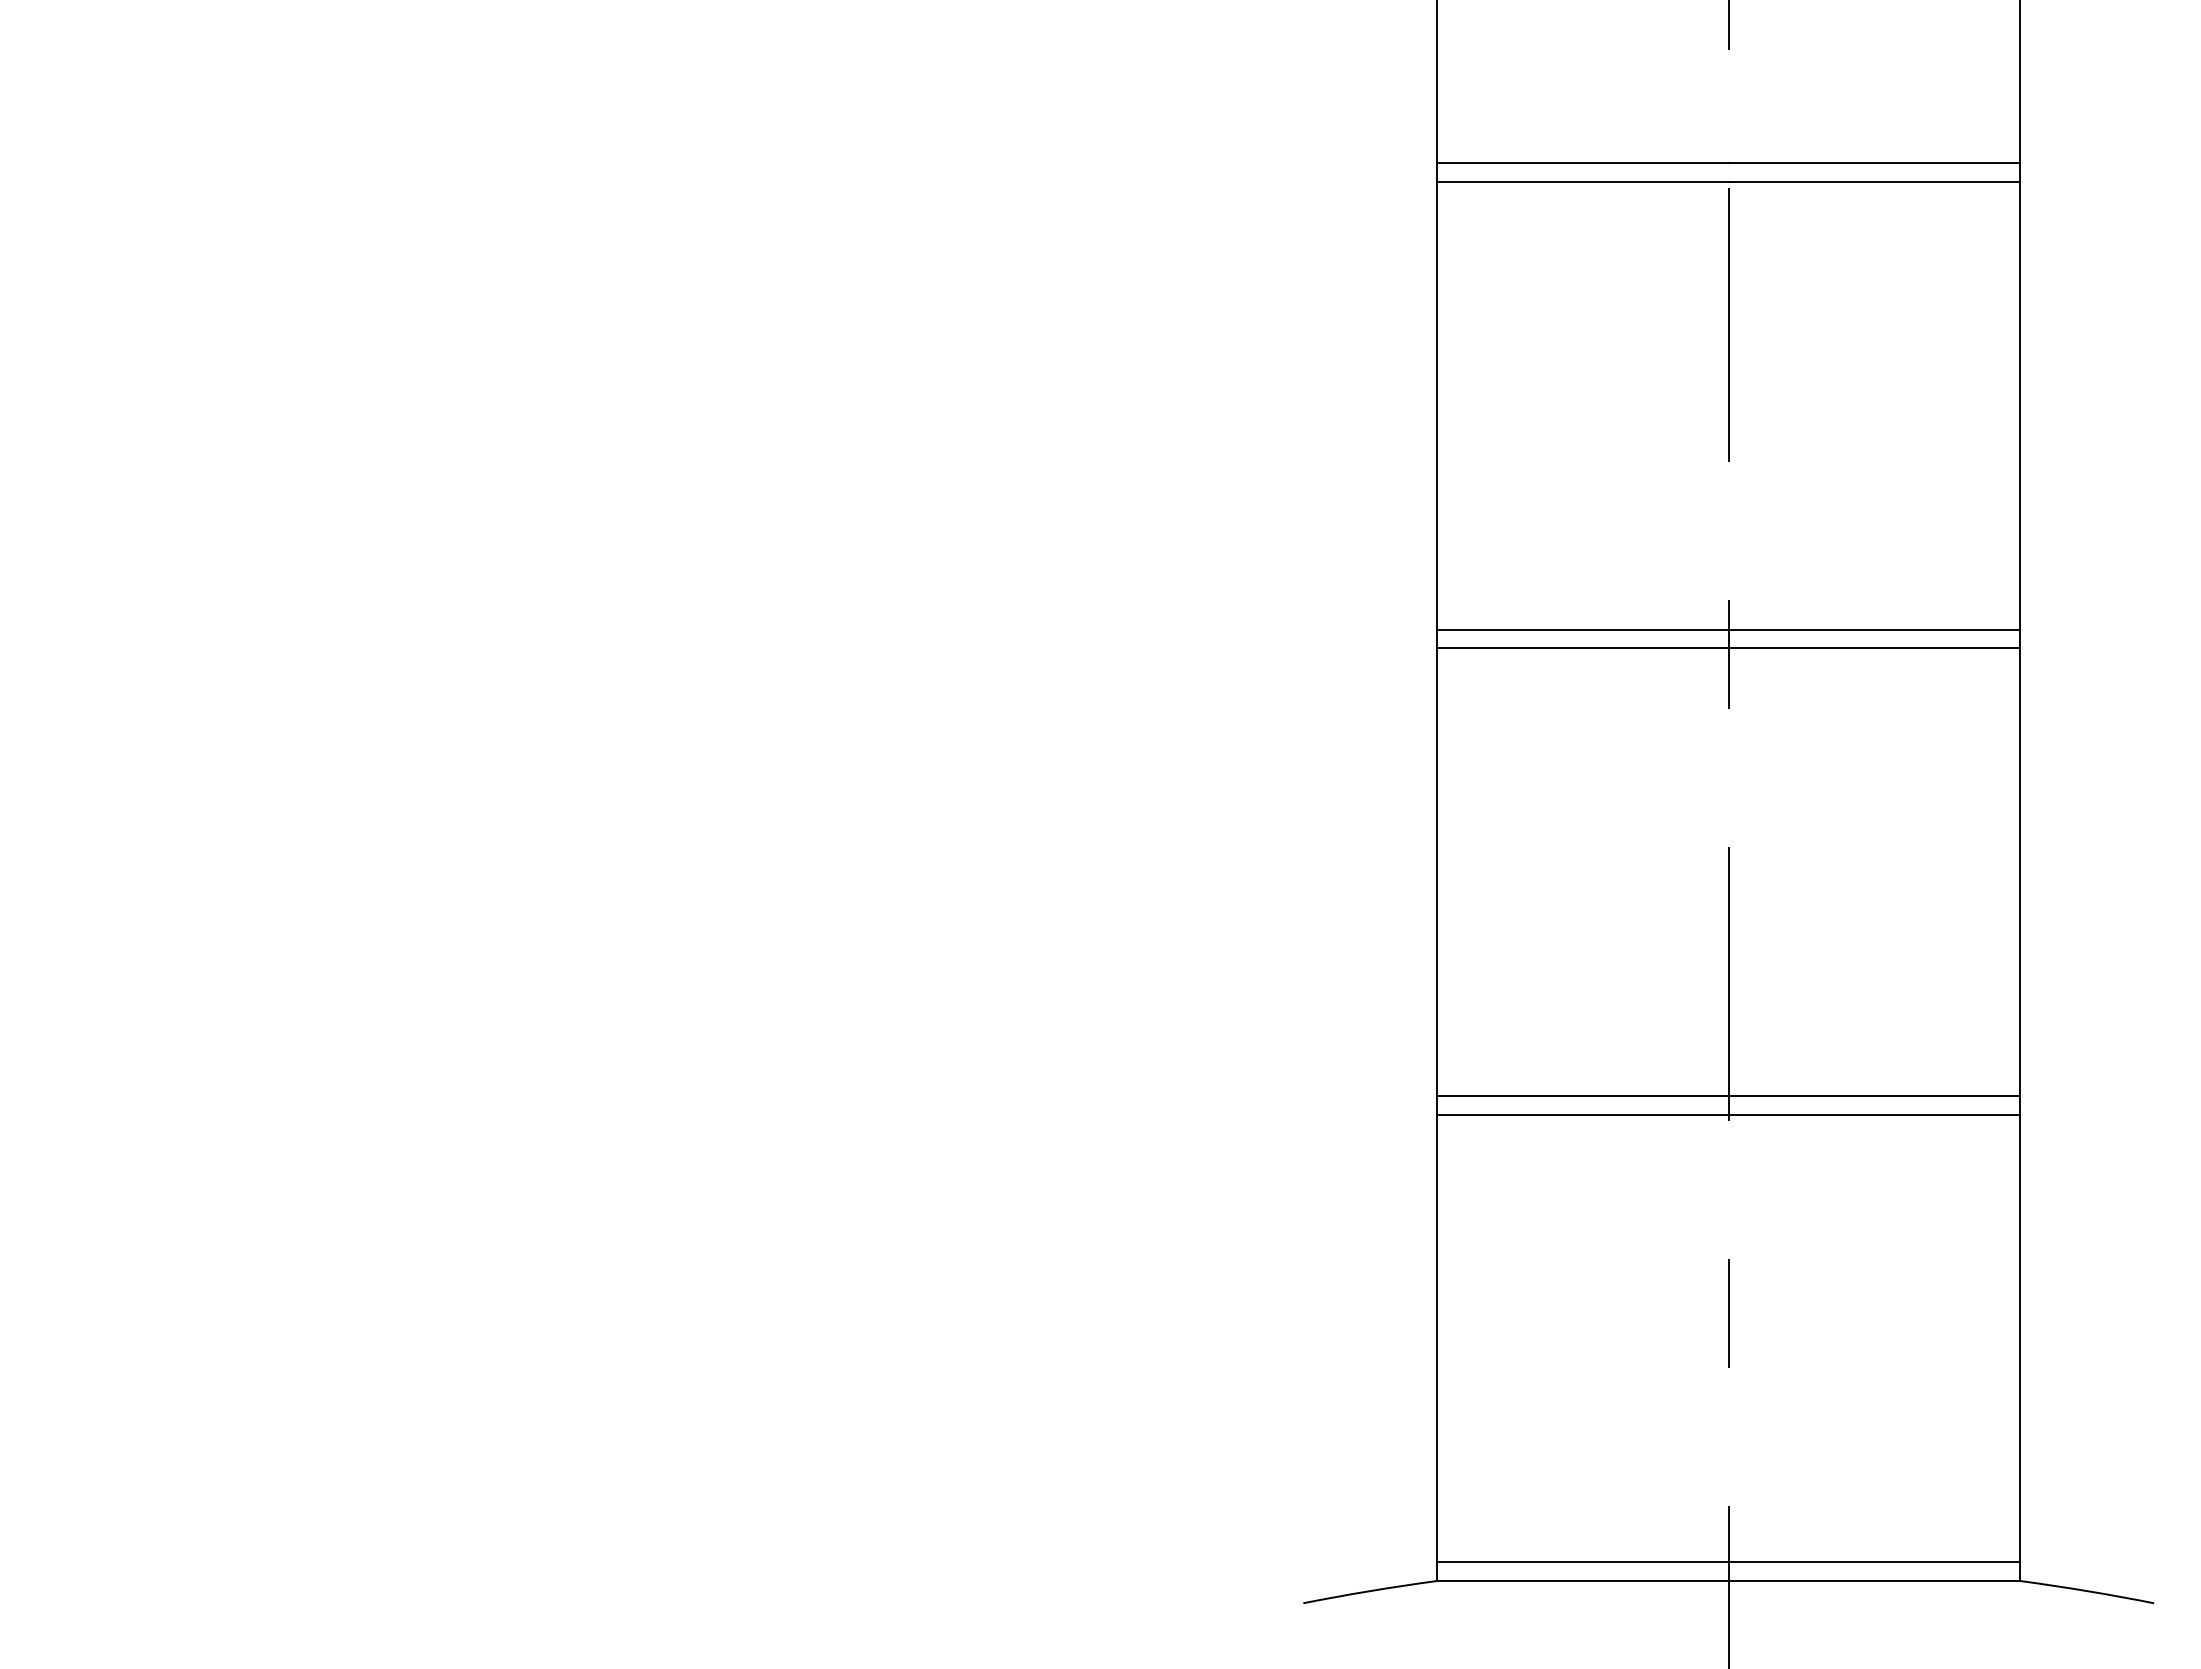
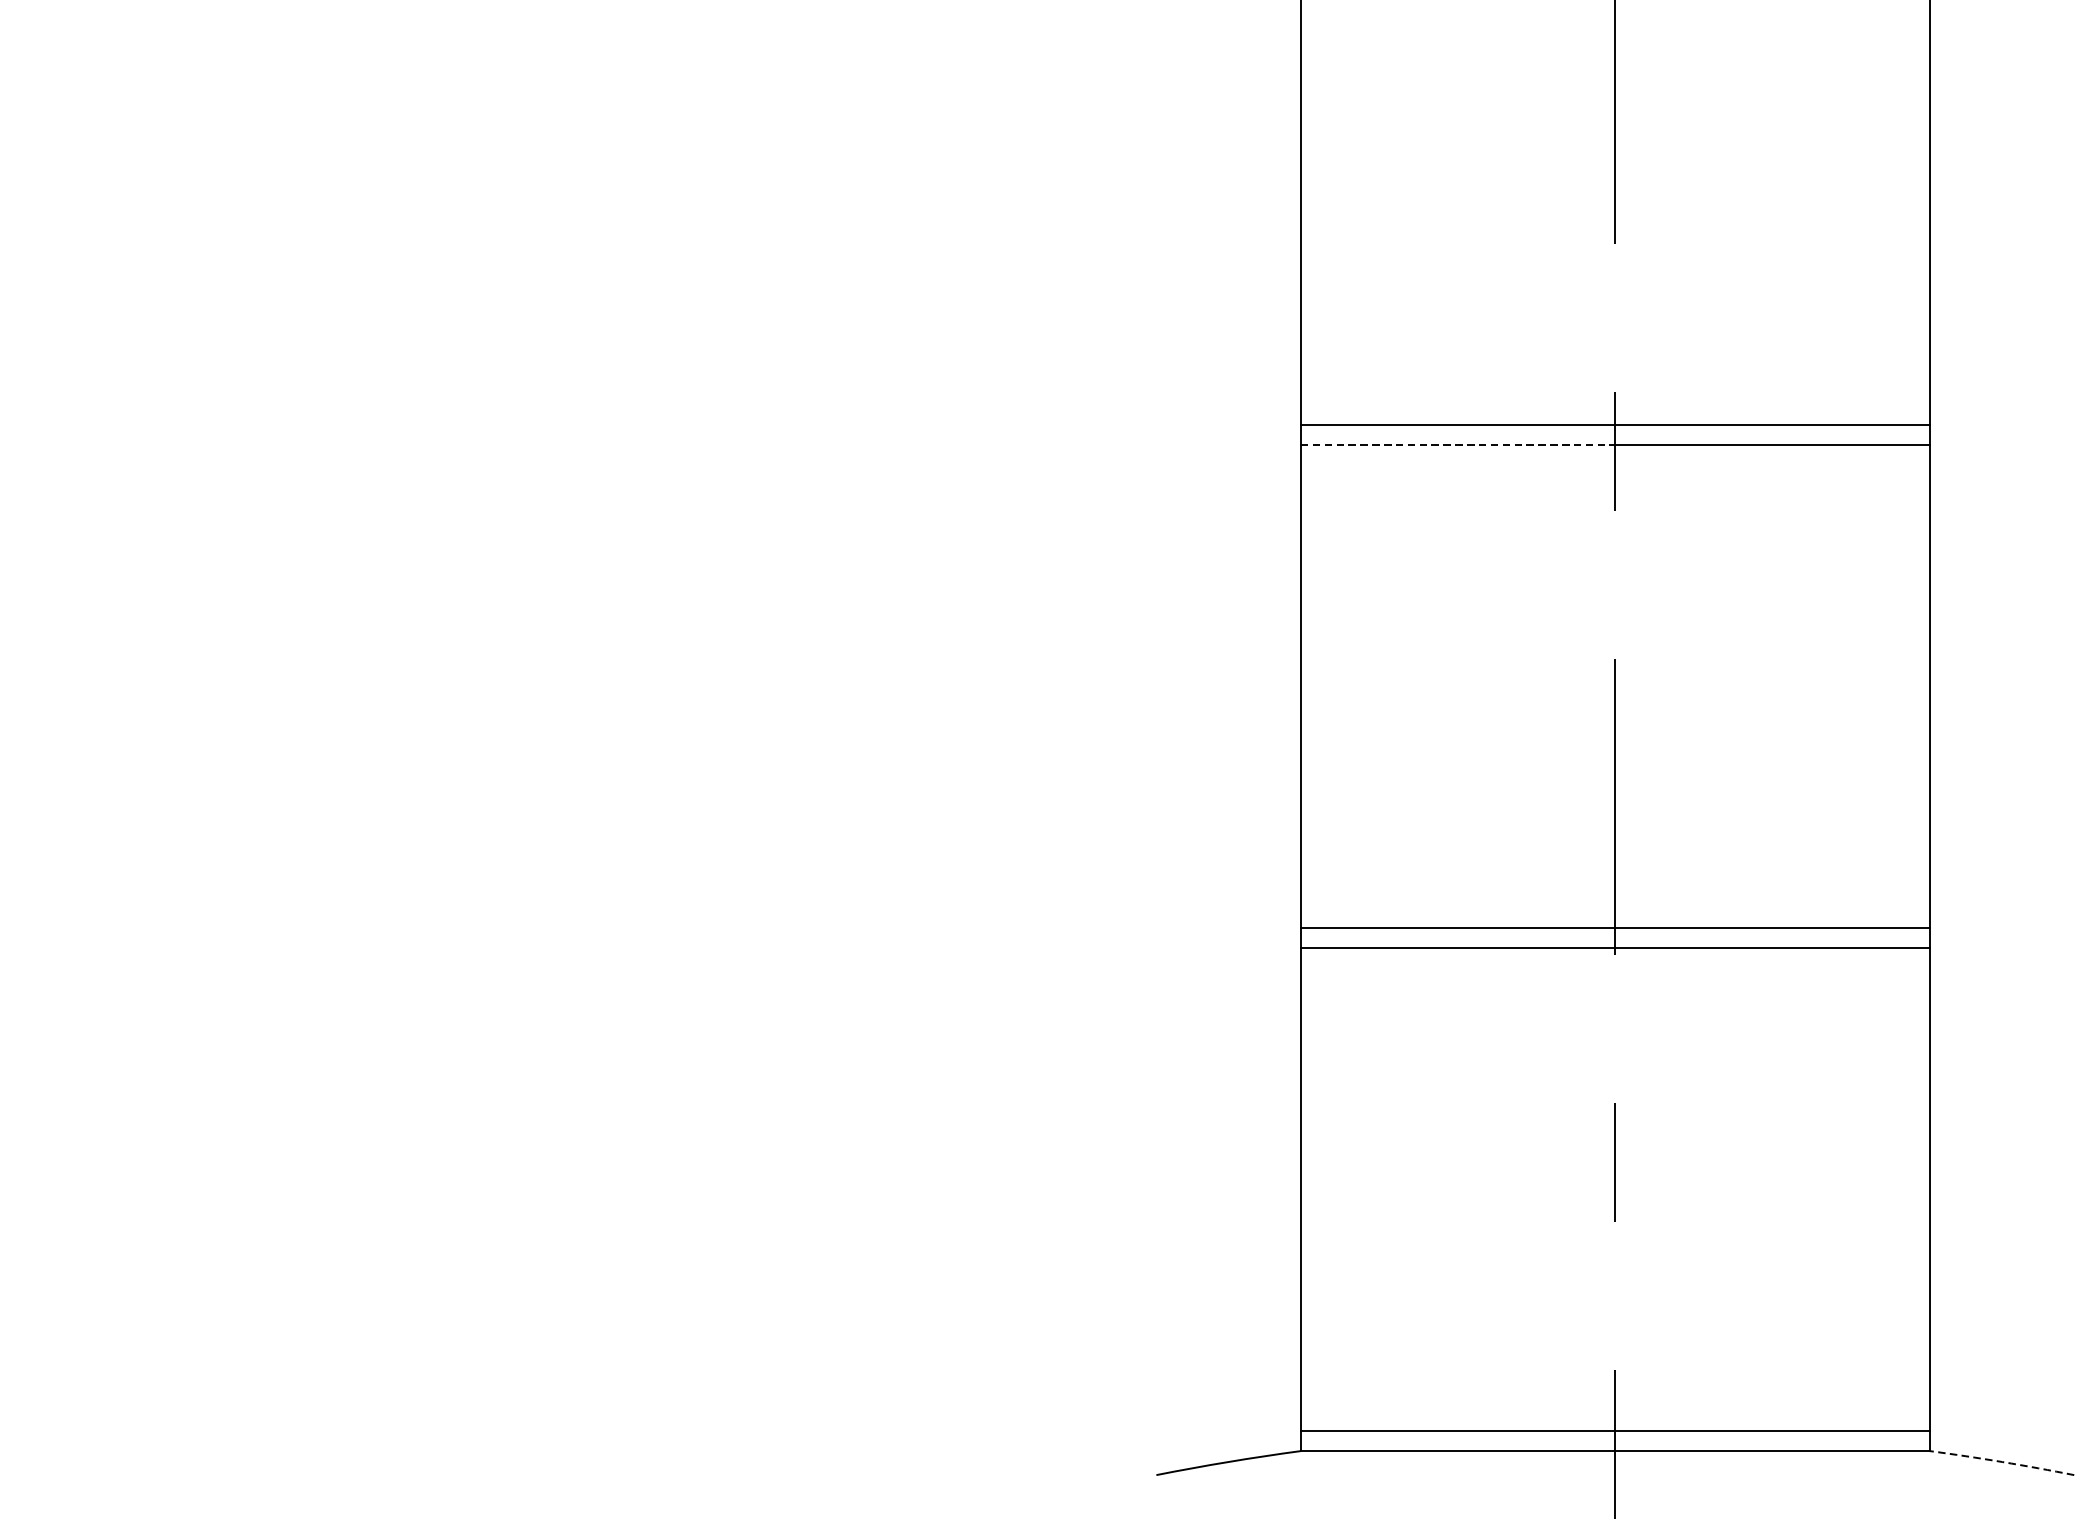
line: (1582, 648) -> (1457, 445), solid -> dashed
arc: (2087, 1591) -> (2002, 1462), solid -> dashed

